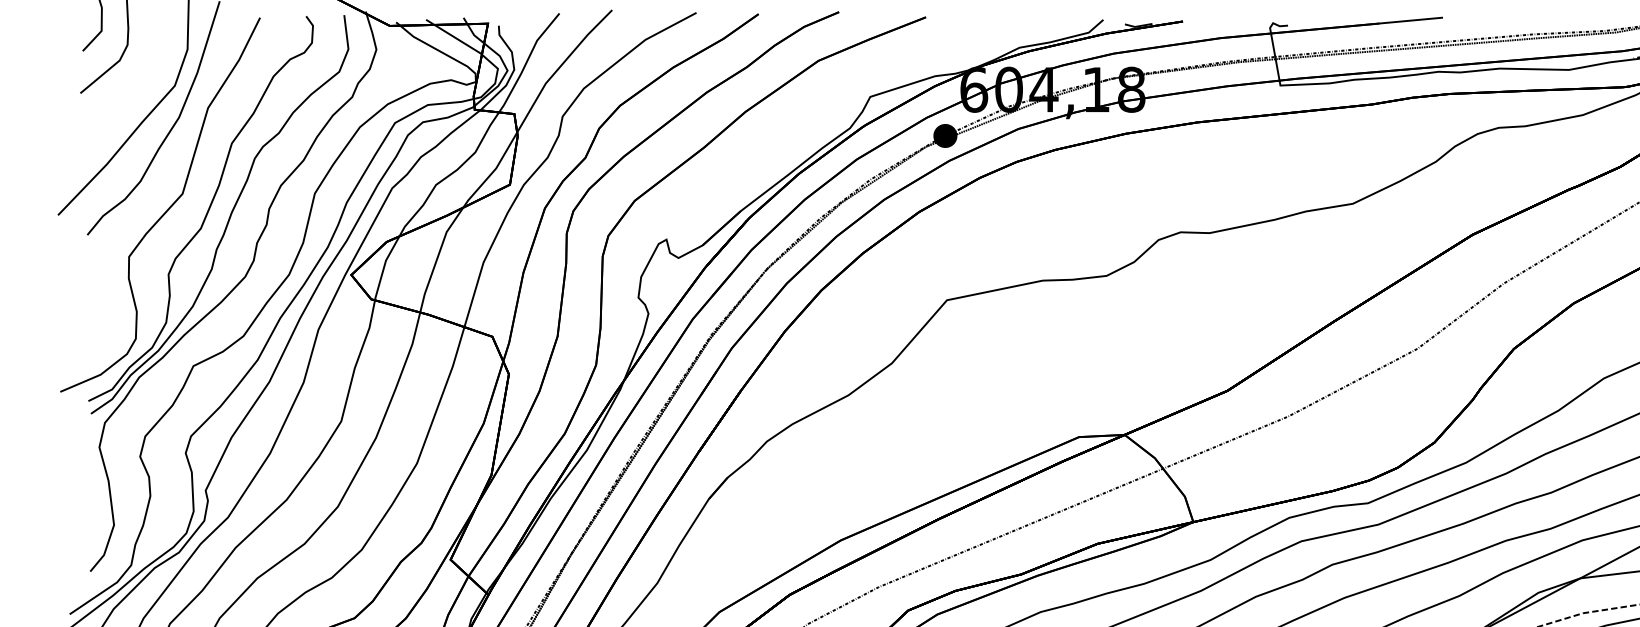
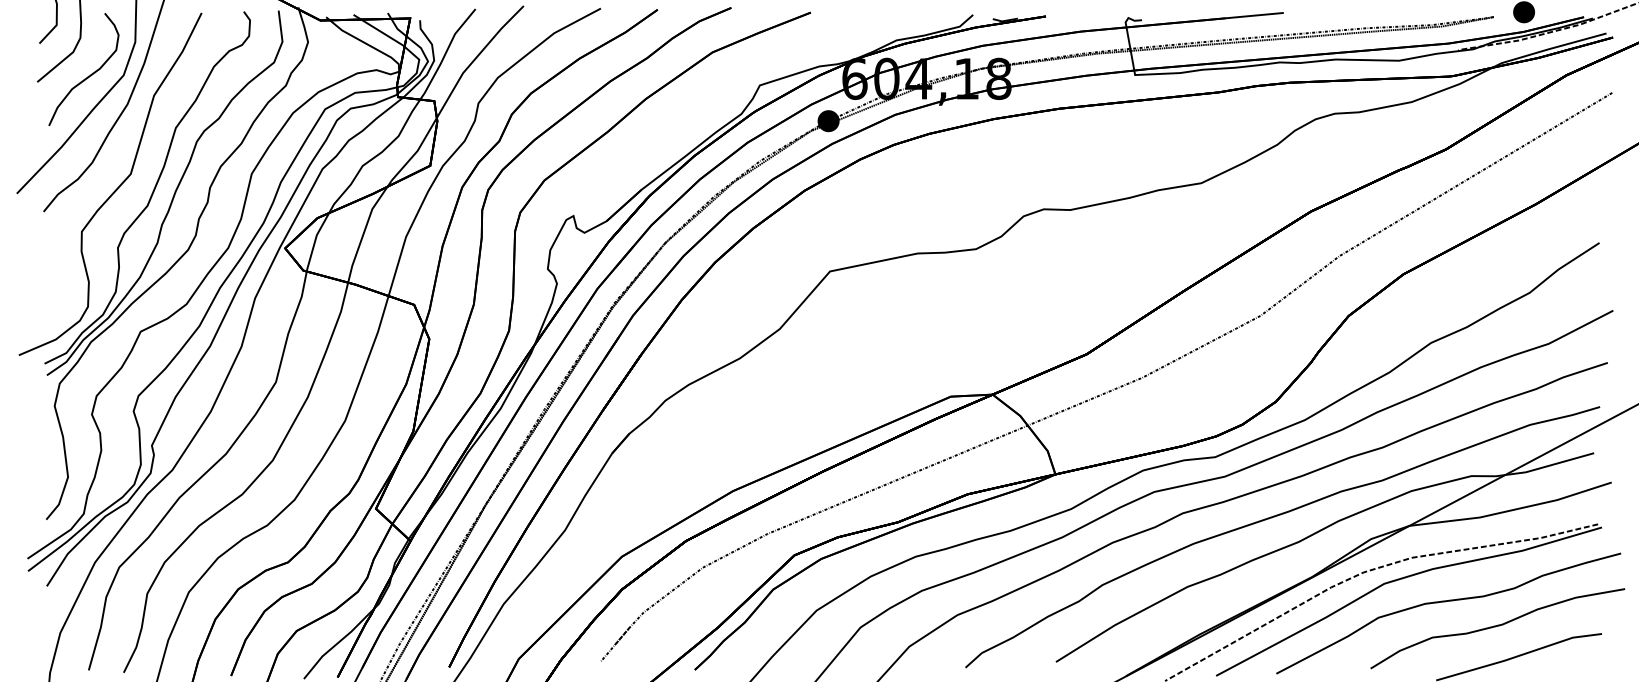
part: (136, 86) -> (88, 75), added

